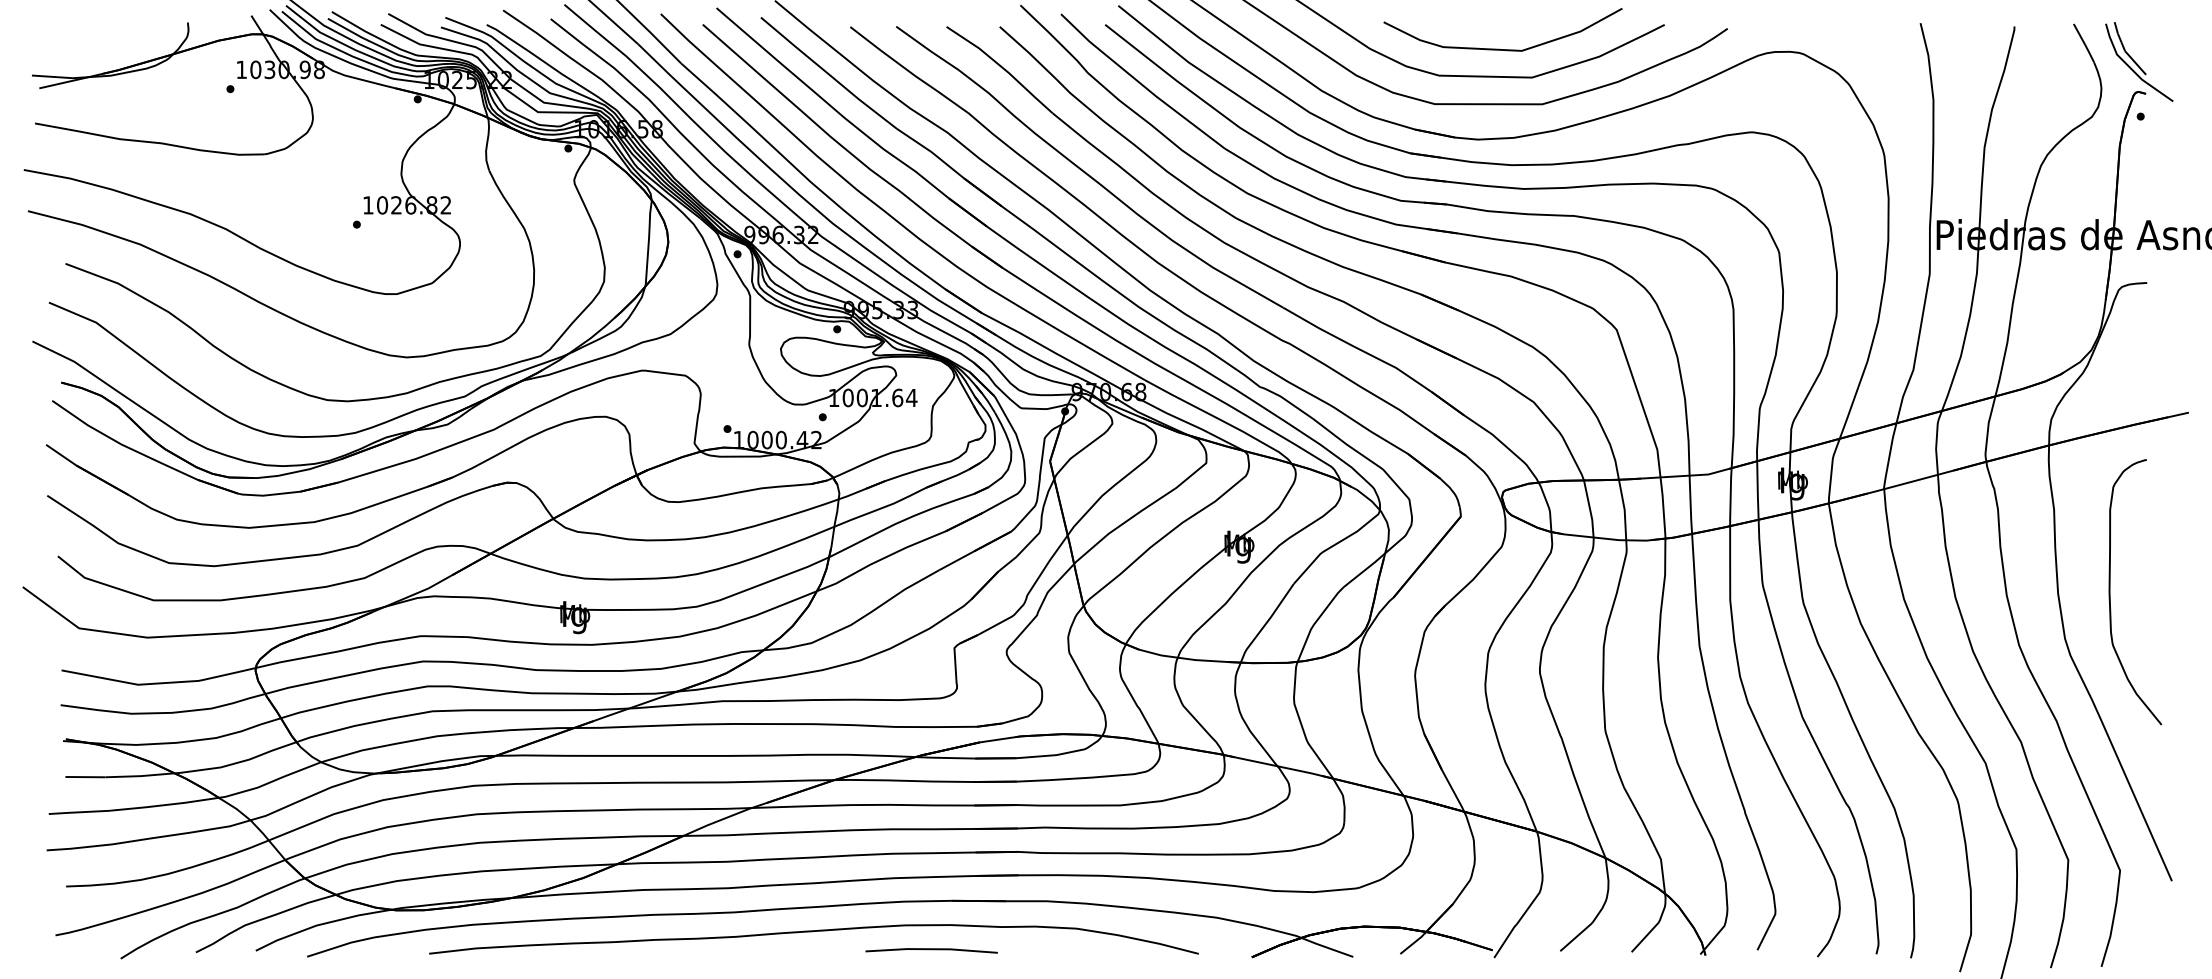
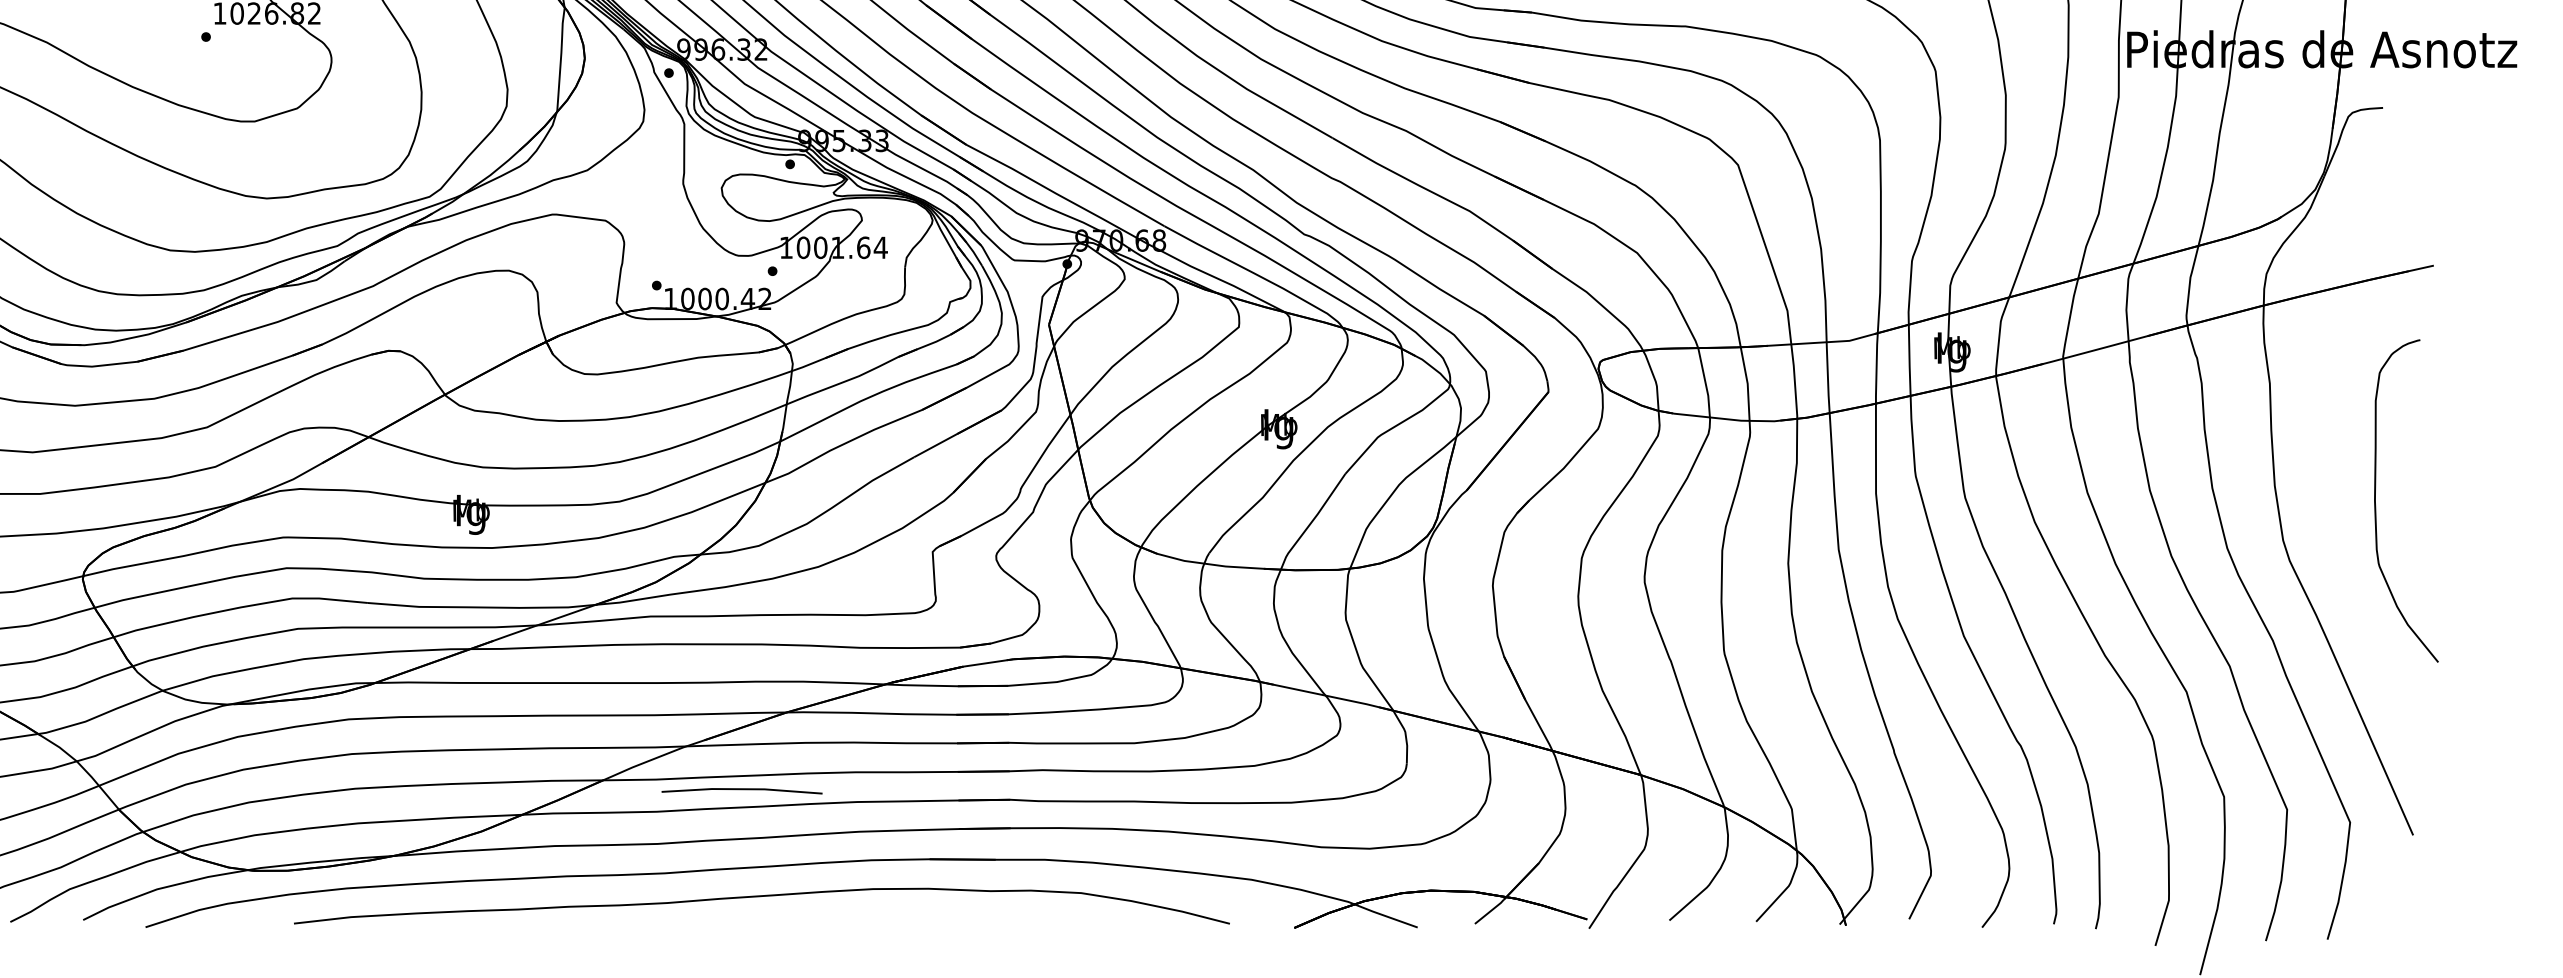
curve: (2110, 592) -> (2376, 501), moved
line: (931, 950) -> (741, 790), moved

